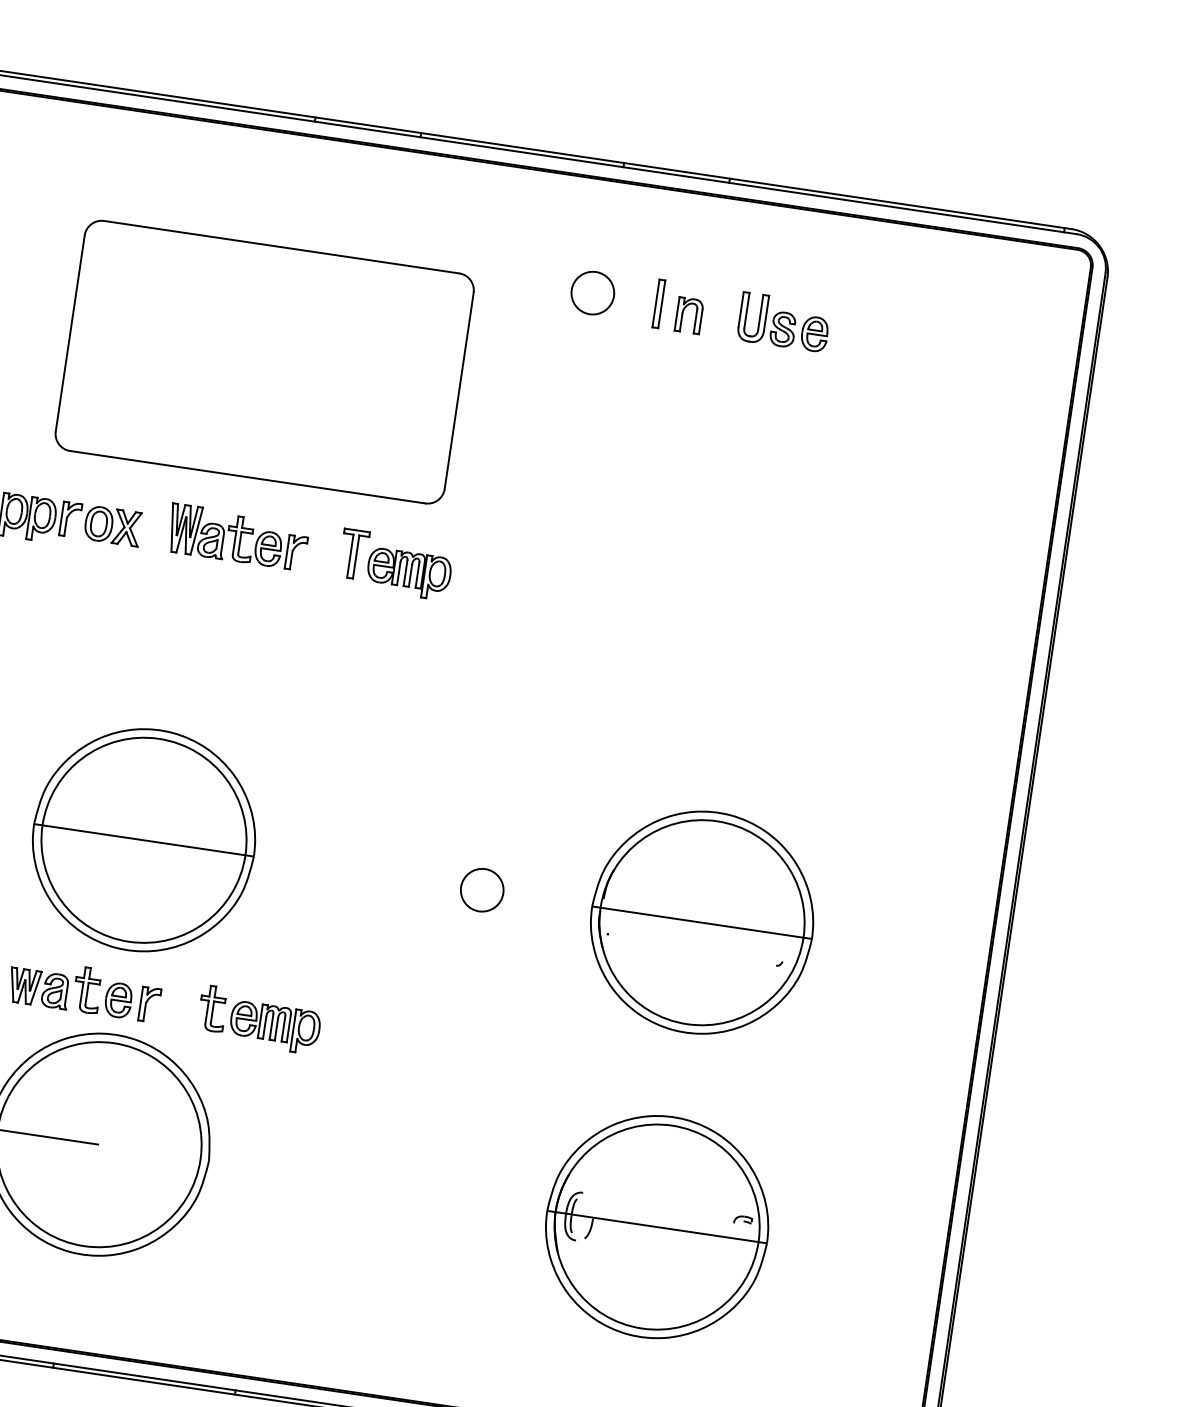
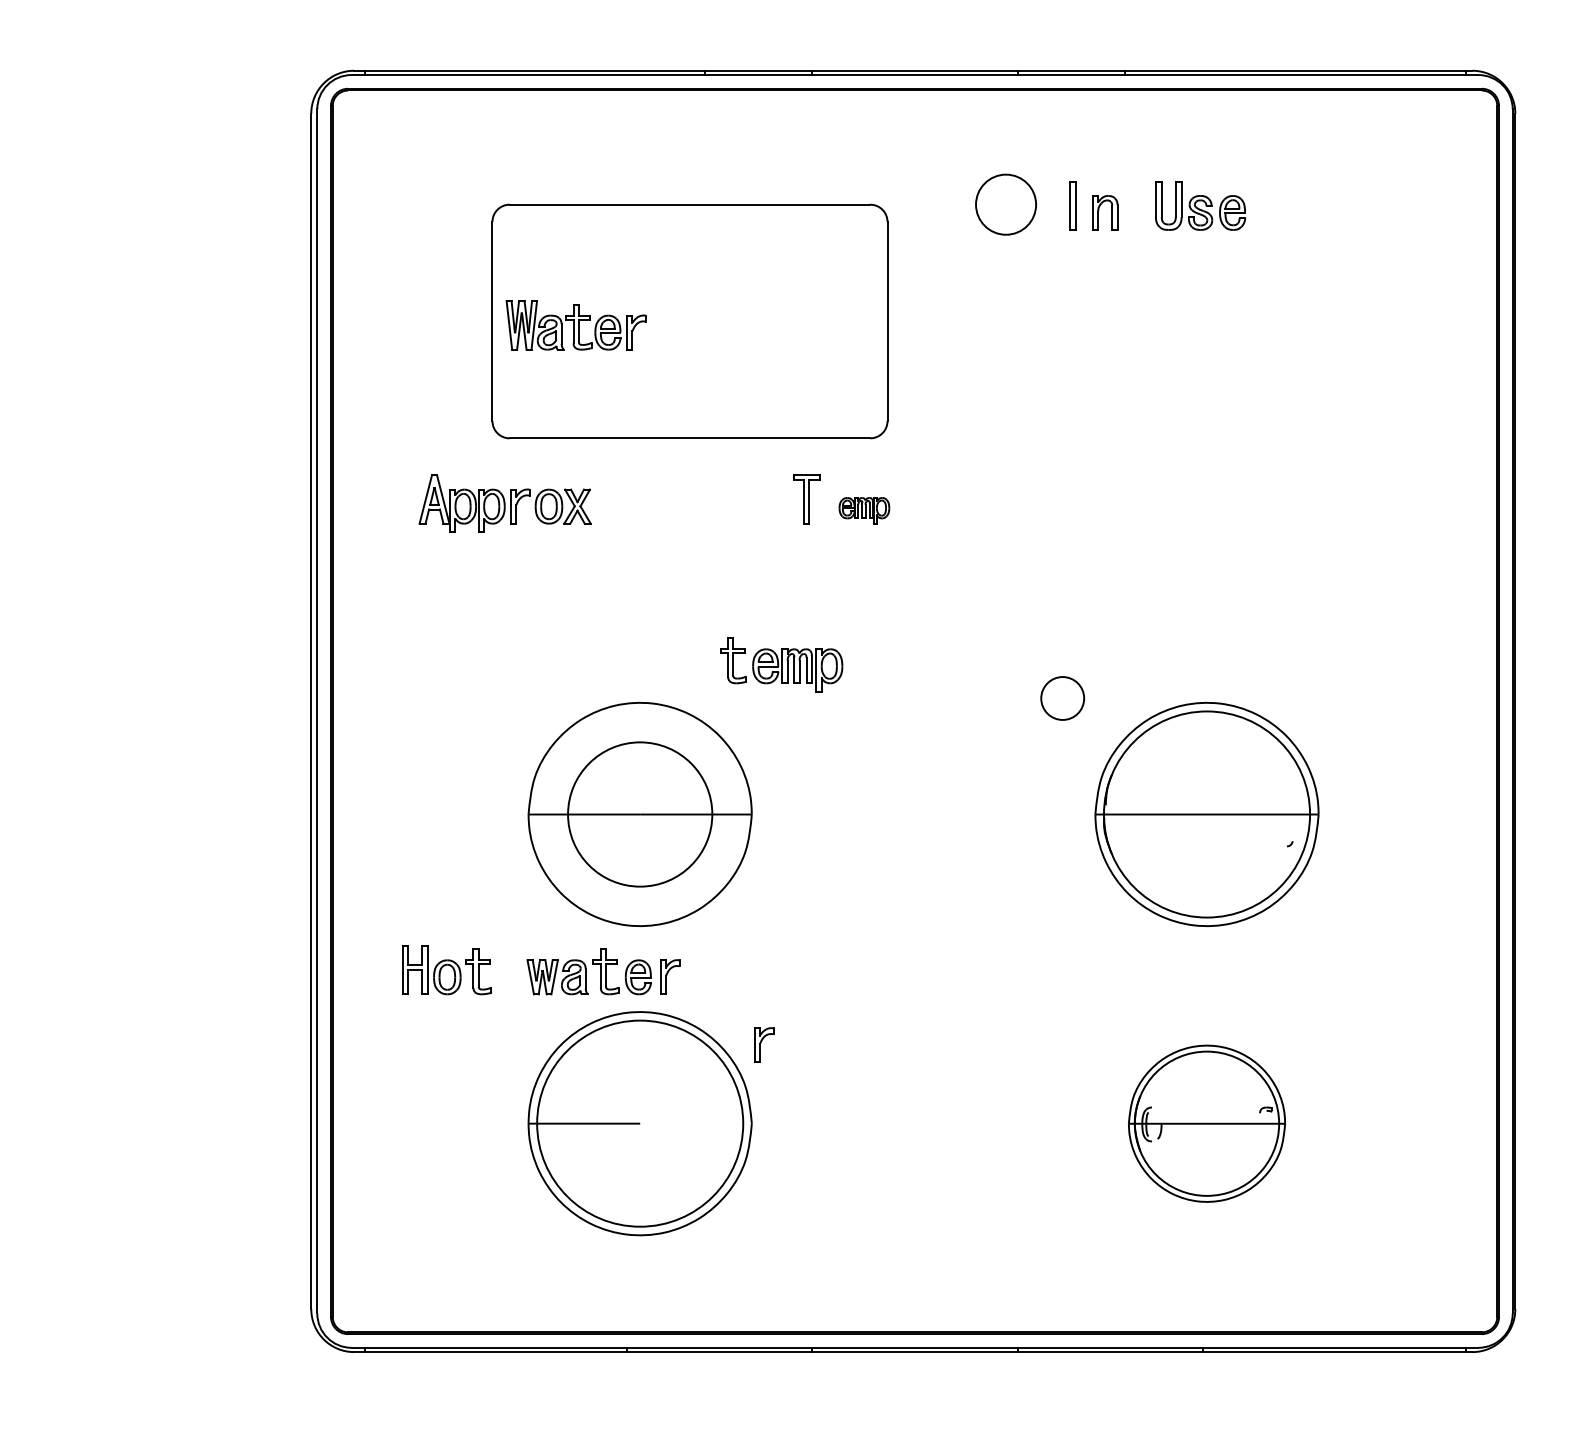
circle: (592, 292) -> (1005, 204), size x1.4
part: (237, 537) -> (575, 325), moved
part: (409, 573) -> (864, 510), size x0.6
circle: (144, 840) -> (640, 814), size x0.7
circle: (482, 890) -> (1062, 698), moved
part: (259, 1019) -> (781, 664), moved
part: (232, 1084) -> (764, 1044), added
part: (656, 1226) -> (1206, 1123), size x0.7

